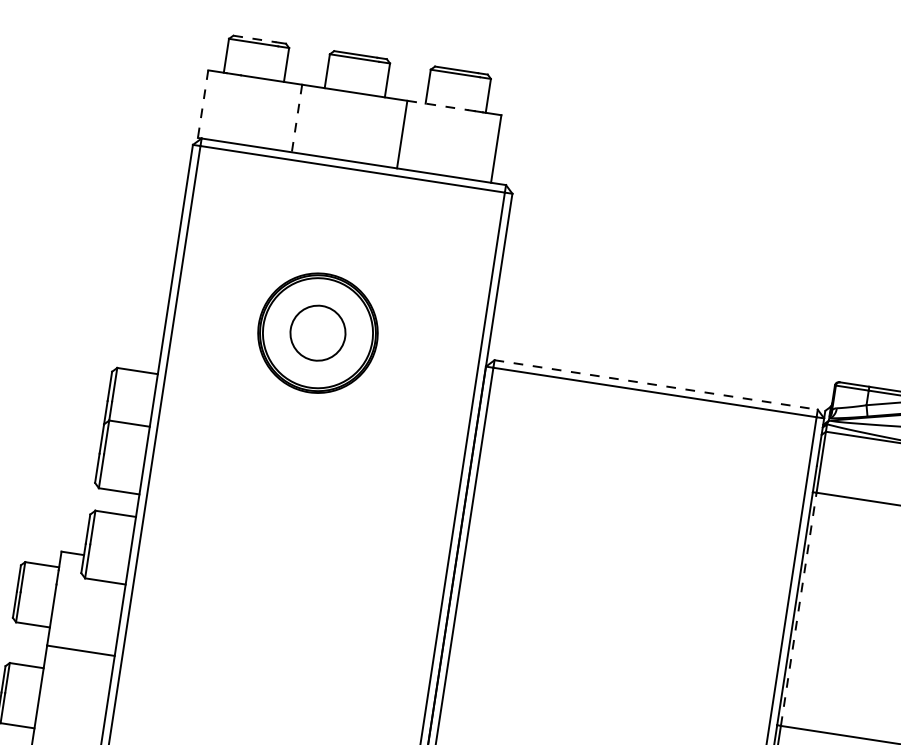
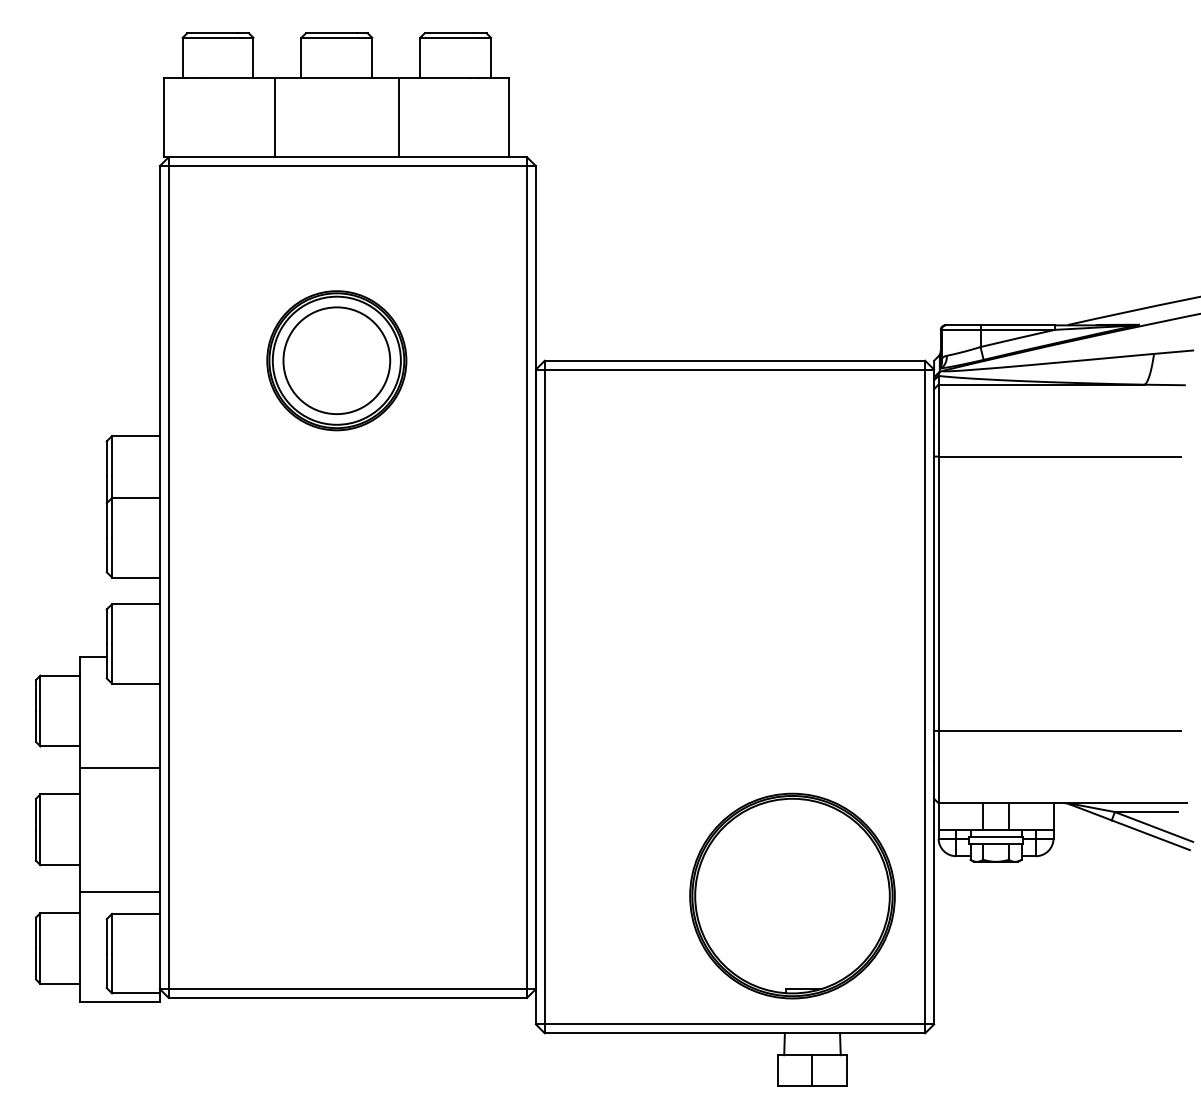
line: (255, 39) -> (213, 33), dashed -> solid
line: (203, 104) -> (164, 117), dashed -> solid
line: (438, 105) -> (435, 77), dashed -> solid
line: (296, 118) -> (274, 117), dashed -> solid
circle: (317, 332) -> (336, 360), size x1.67
line: (656, 384) -> (735, 360), dashed -> solid
line: (798, 609) -> (938, 593), dashed -> solid

